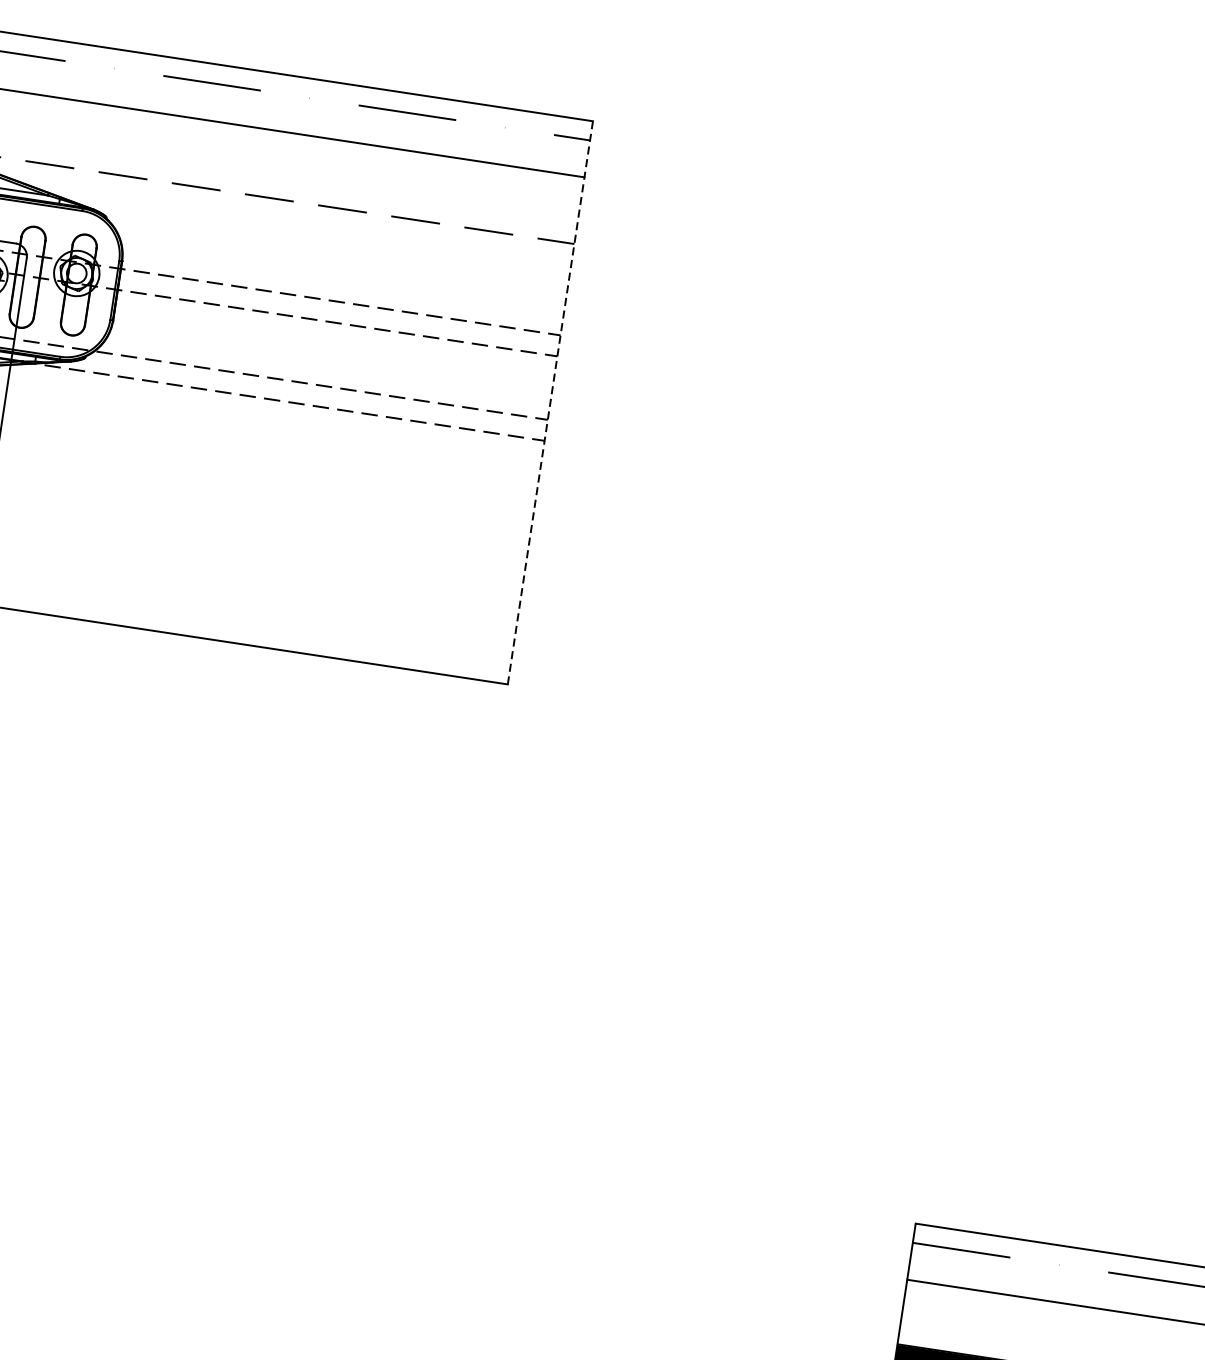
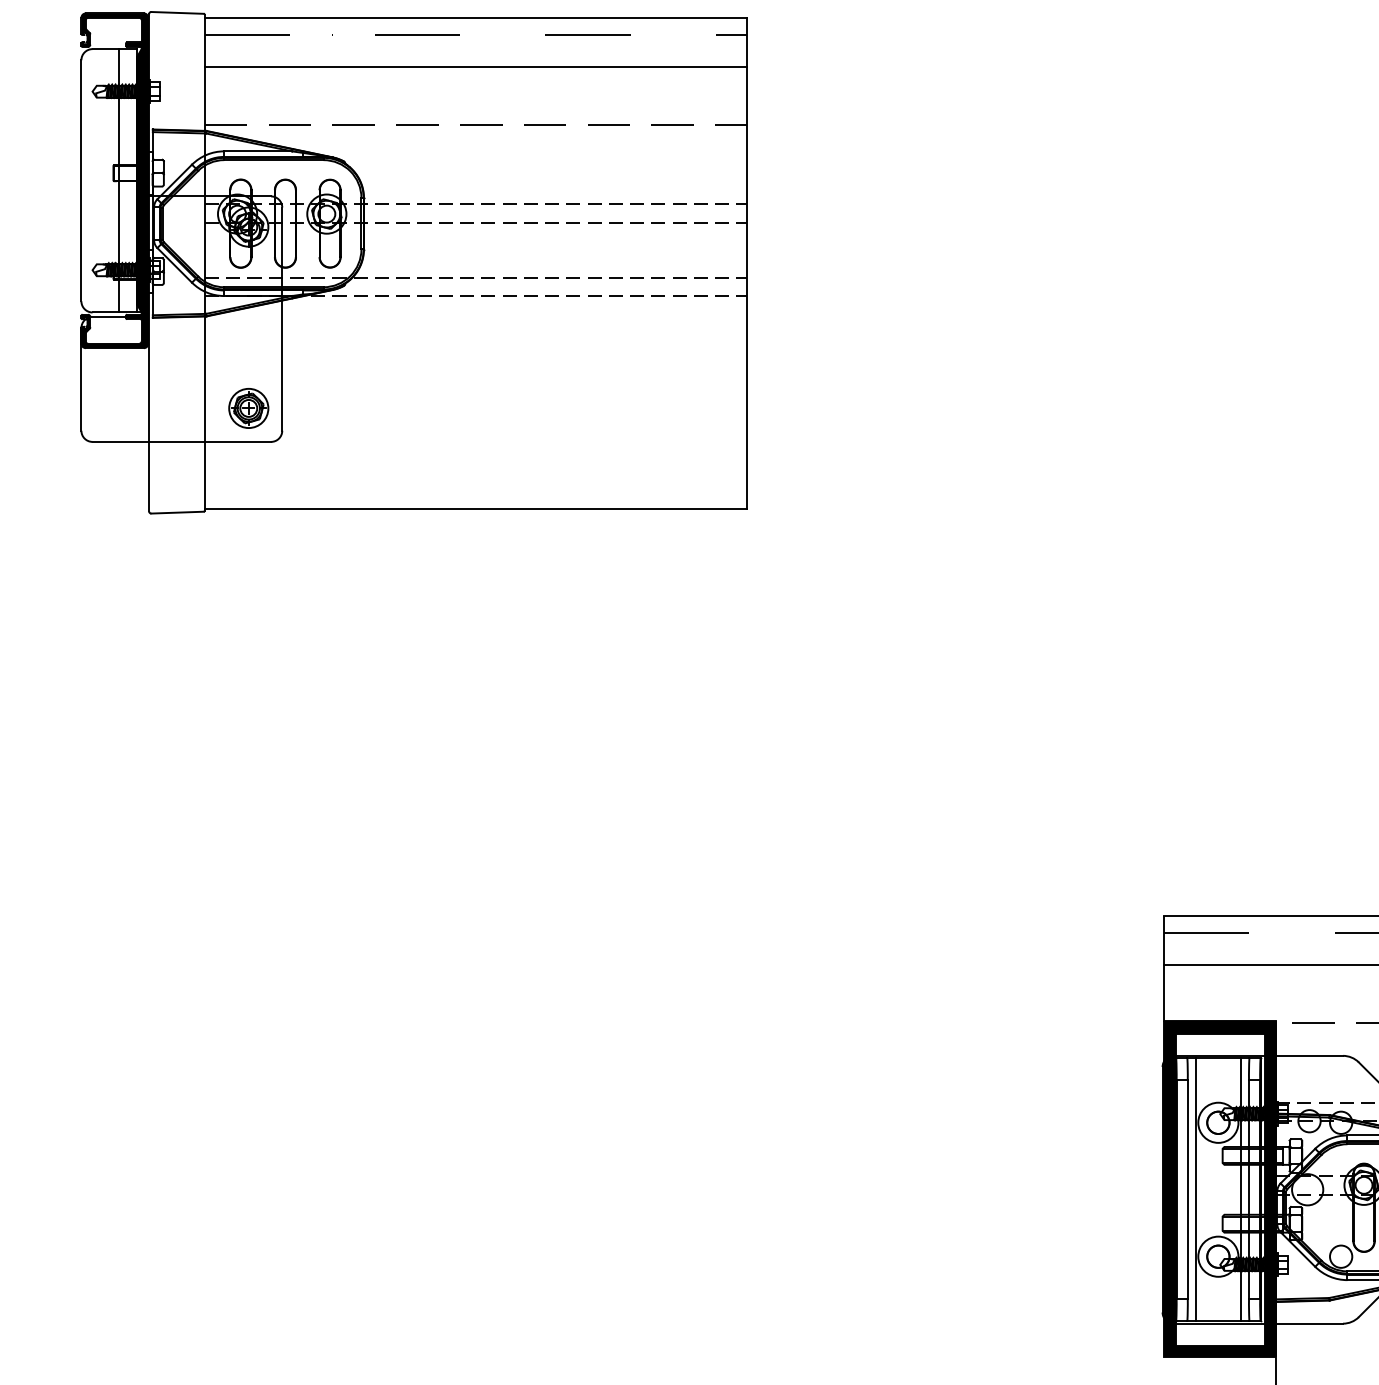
line: (550, 403) -> (747, 263), dashed -> solid

